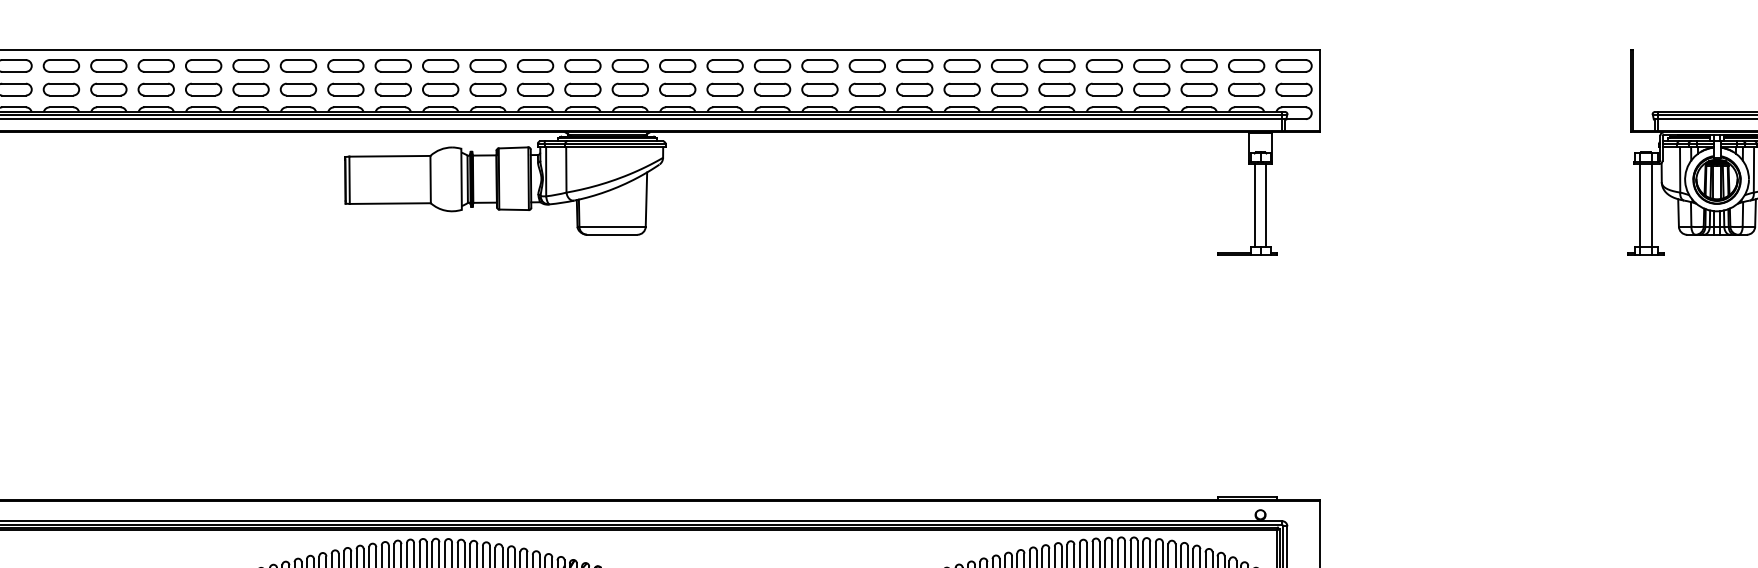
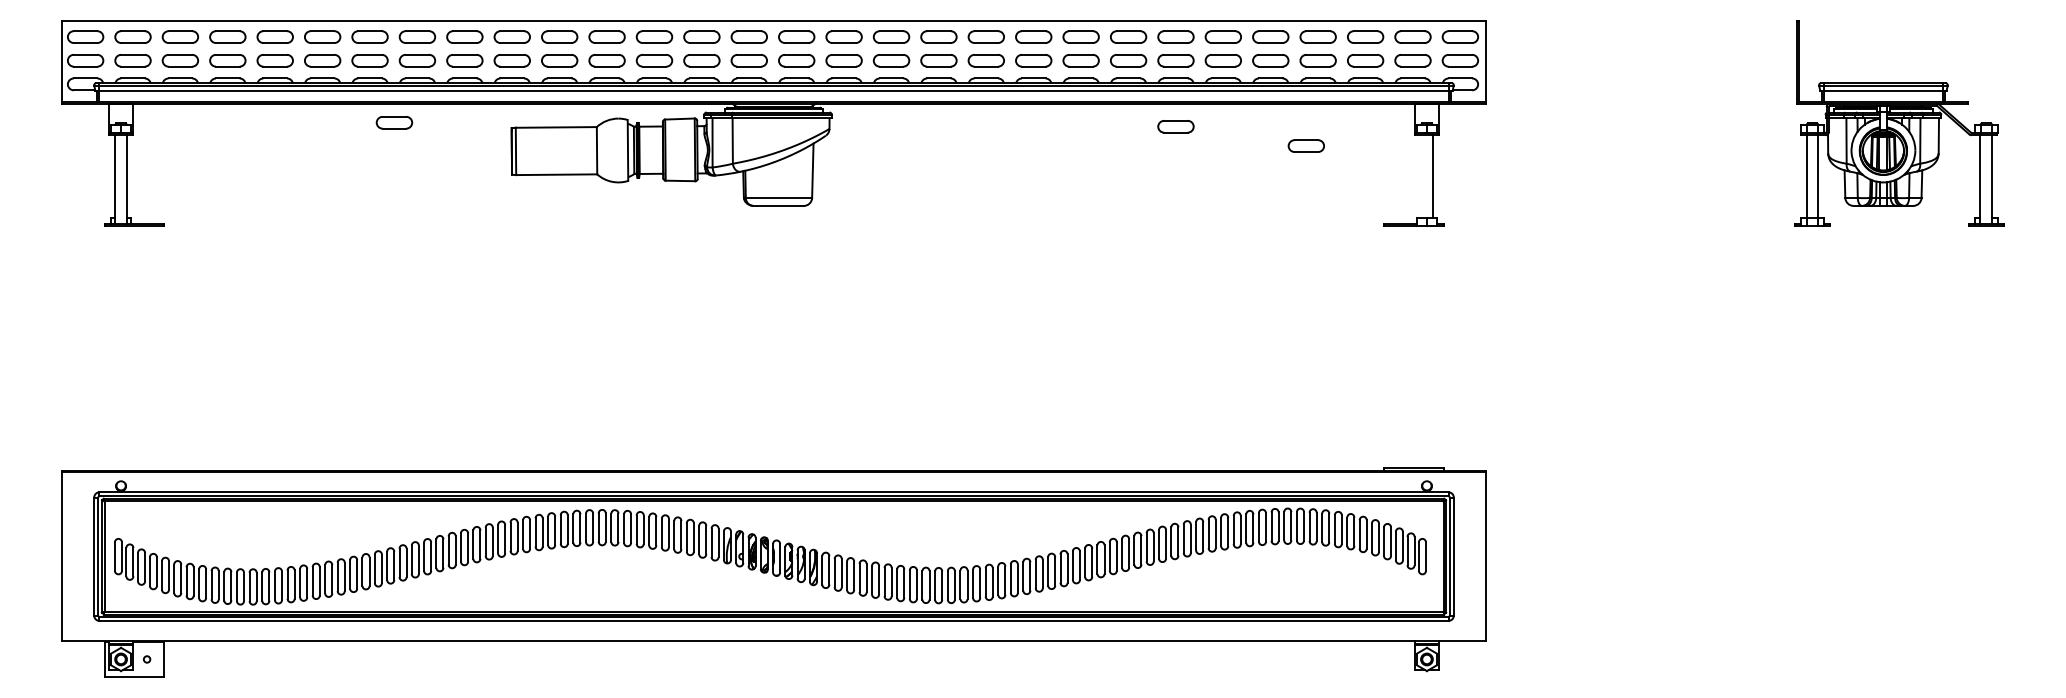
part: (228, 151) -> (394, 122), added
part: (1009, 155) -> (1175, 126), added
part: (1139, 174) -> (1305, 145), added
line: (1255, 205) -> (1421, 176), removed

